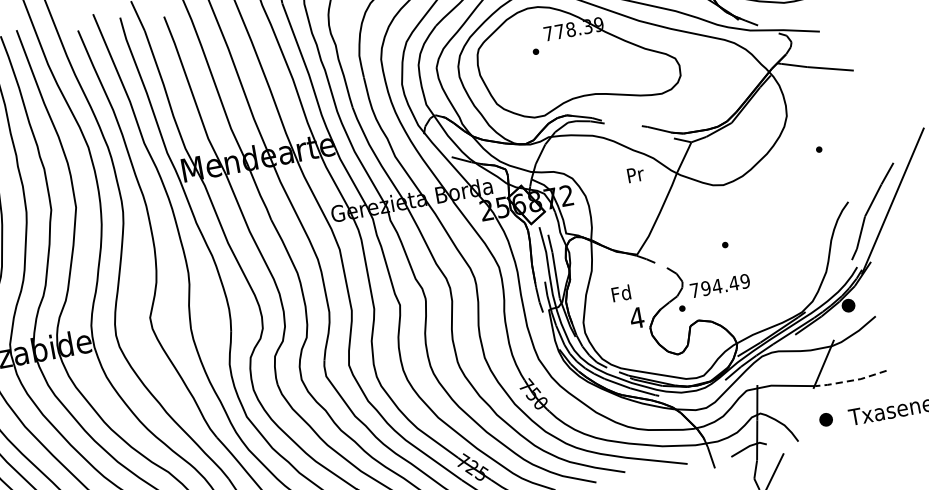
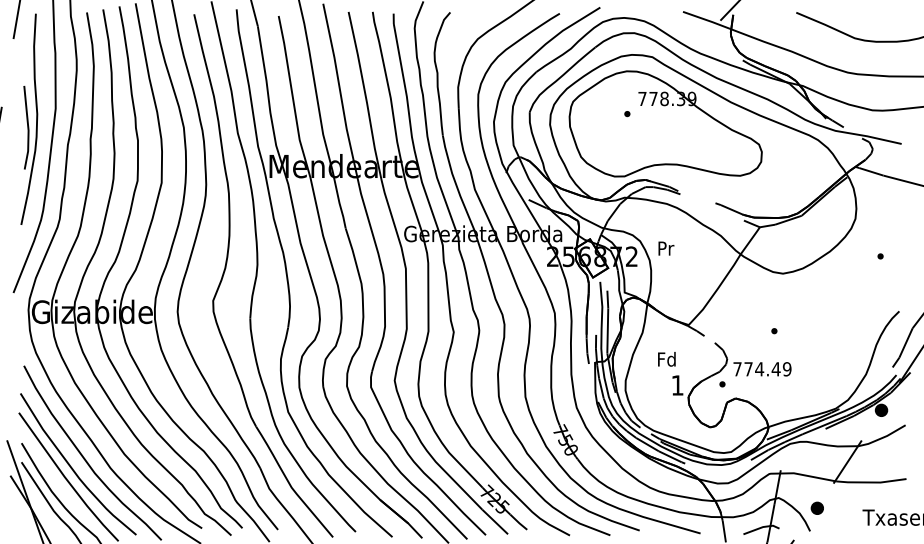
text: (636, 174) -> (666, 248), moved
text: (706, 288) -> (748, 369), 794.49 -> 774.49
text: (636, 318) -> (677, 385), 4 -> 1
line: (851, 380) -> (871, 482), dashed -> solid
part: (825, 419) -> (816, 507), moved

